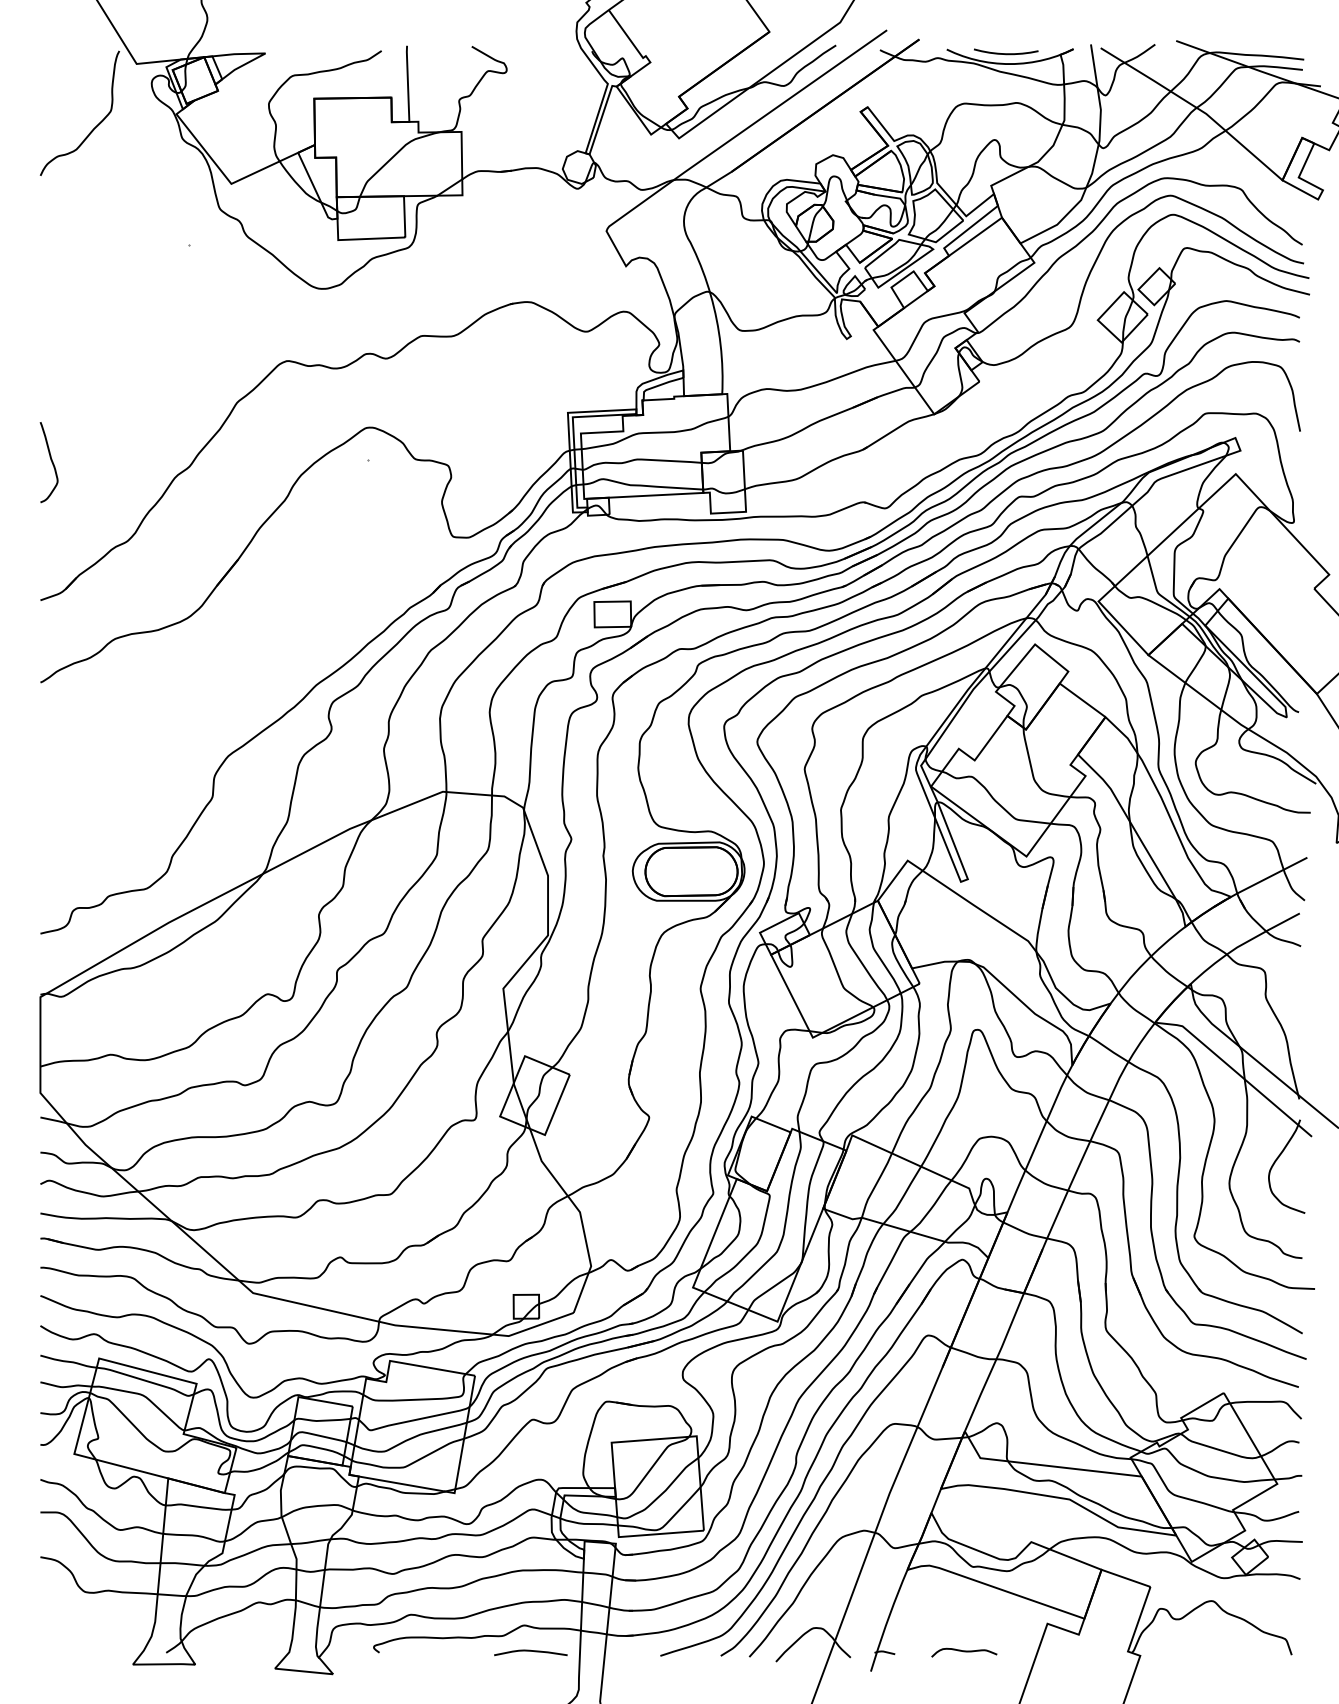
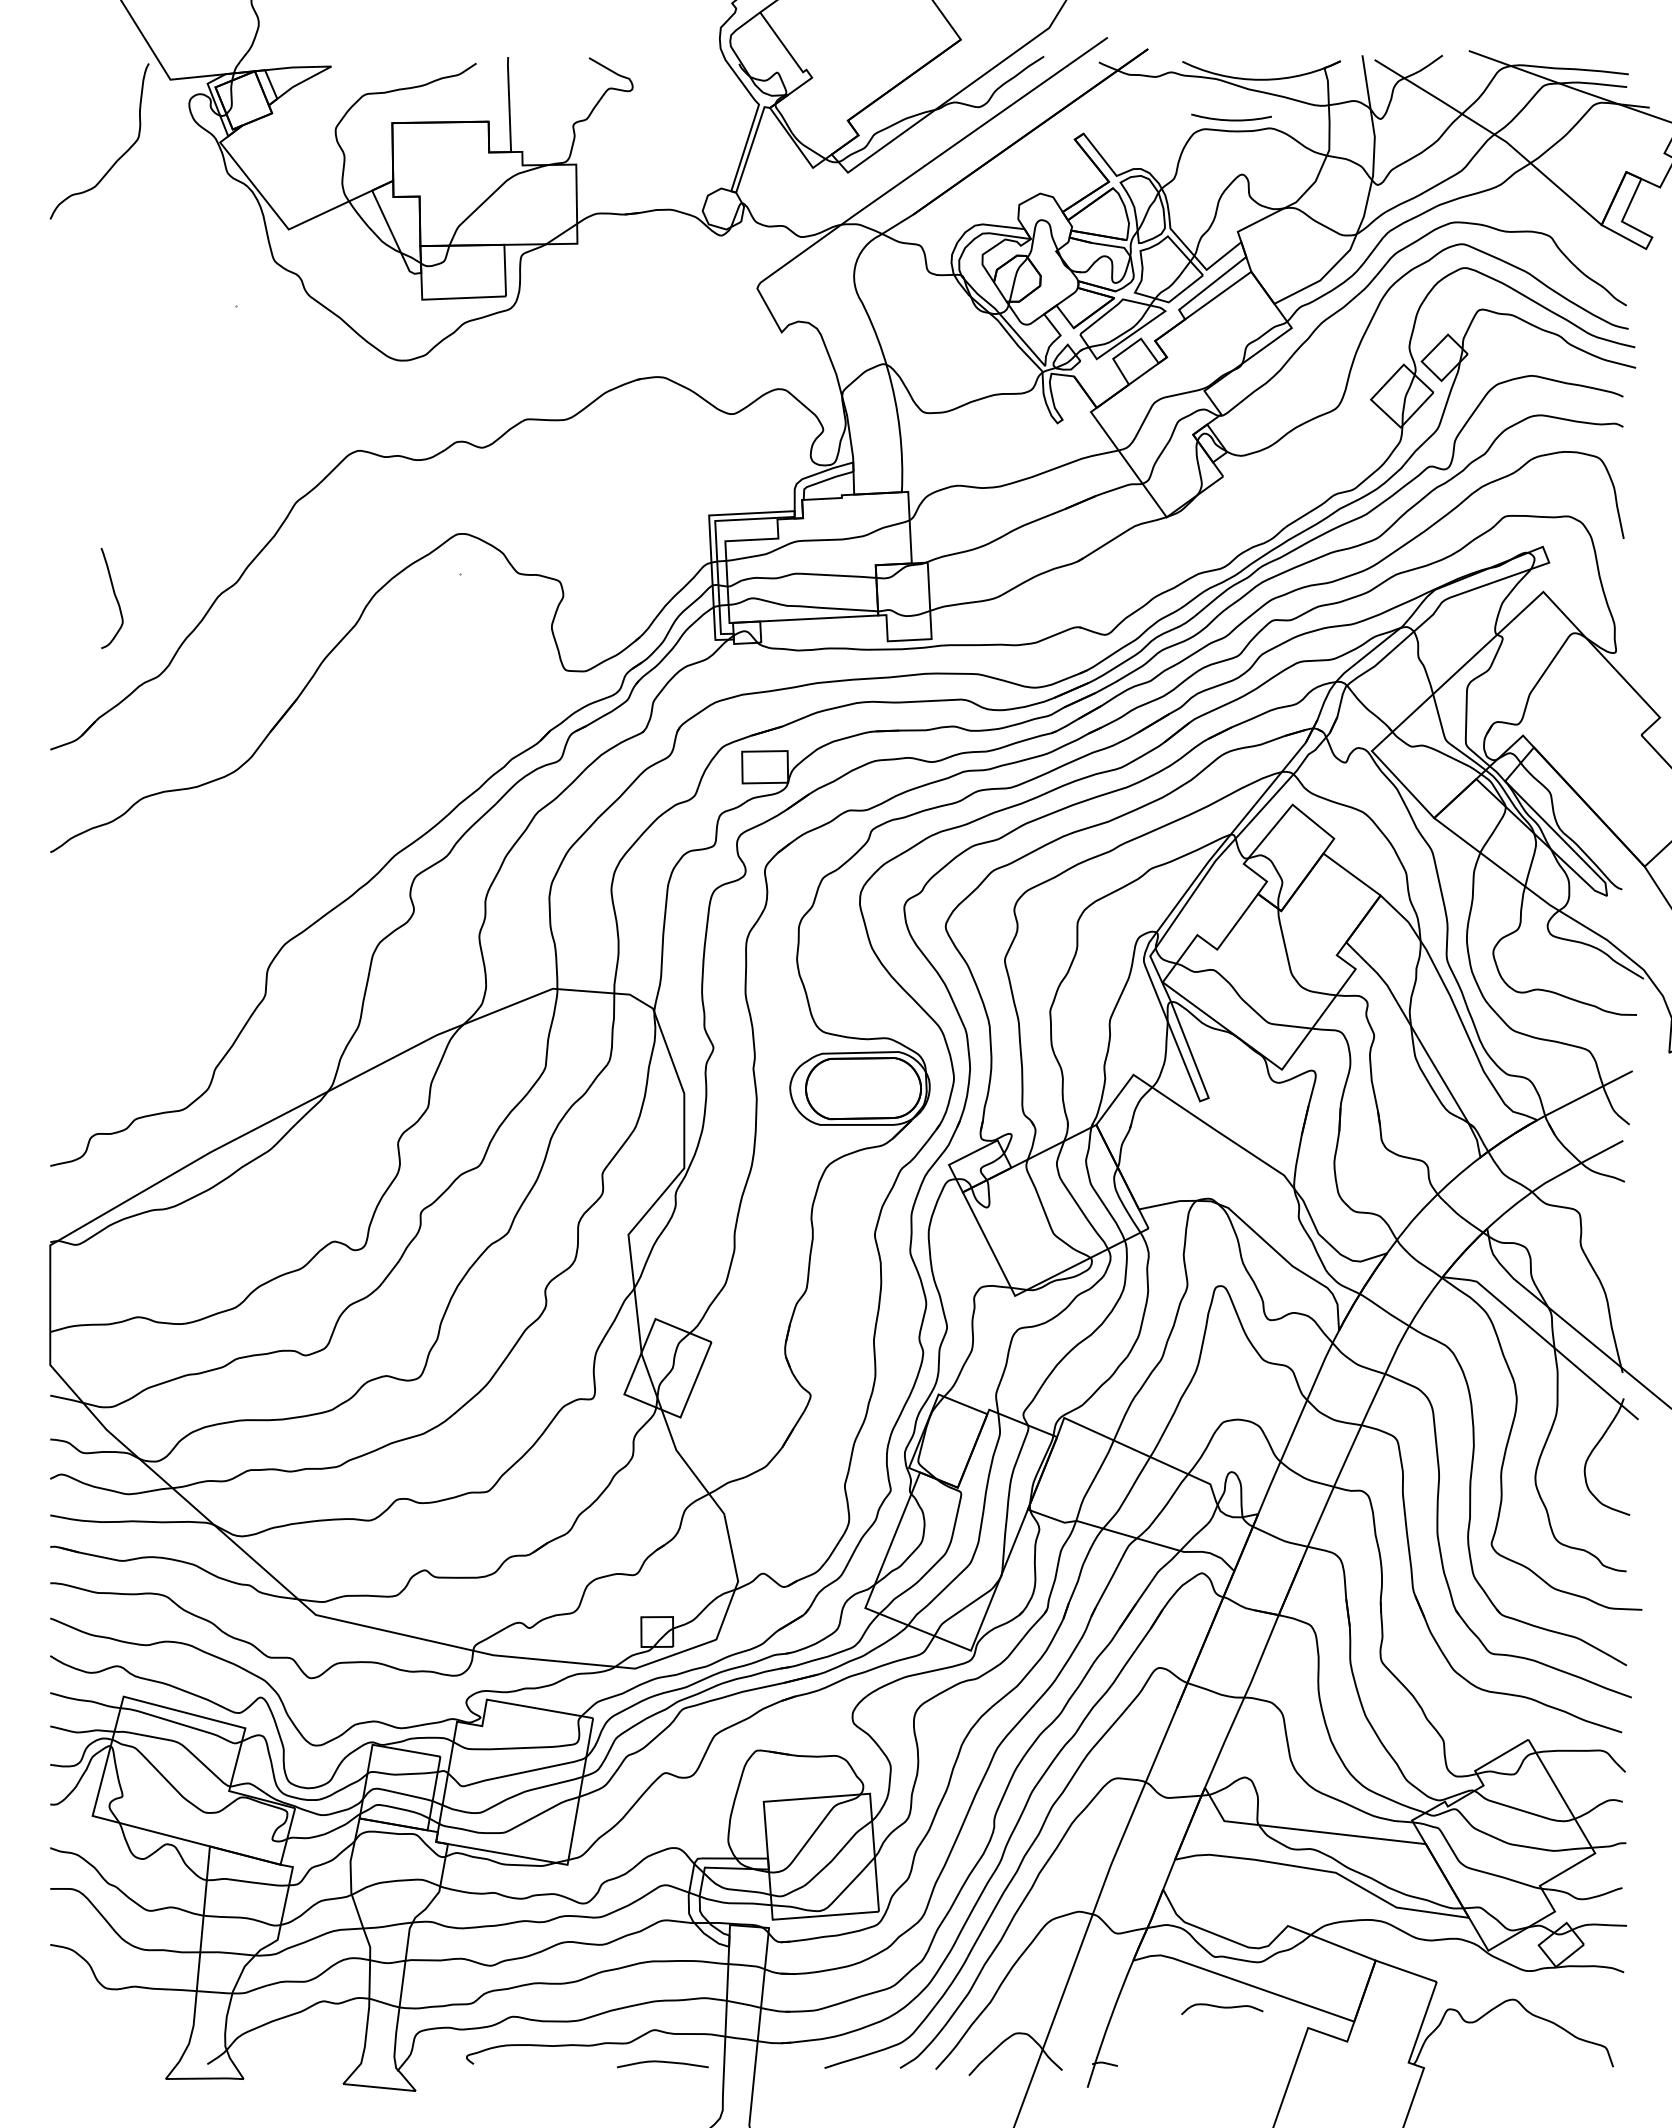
curve: (1006, 53) -> (1231, 119), moved
curve: (51, 460) -> (114, 596), moved
curve: (964, 1652) -> (1222, 2008), moved

